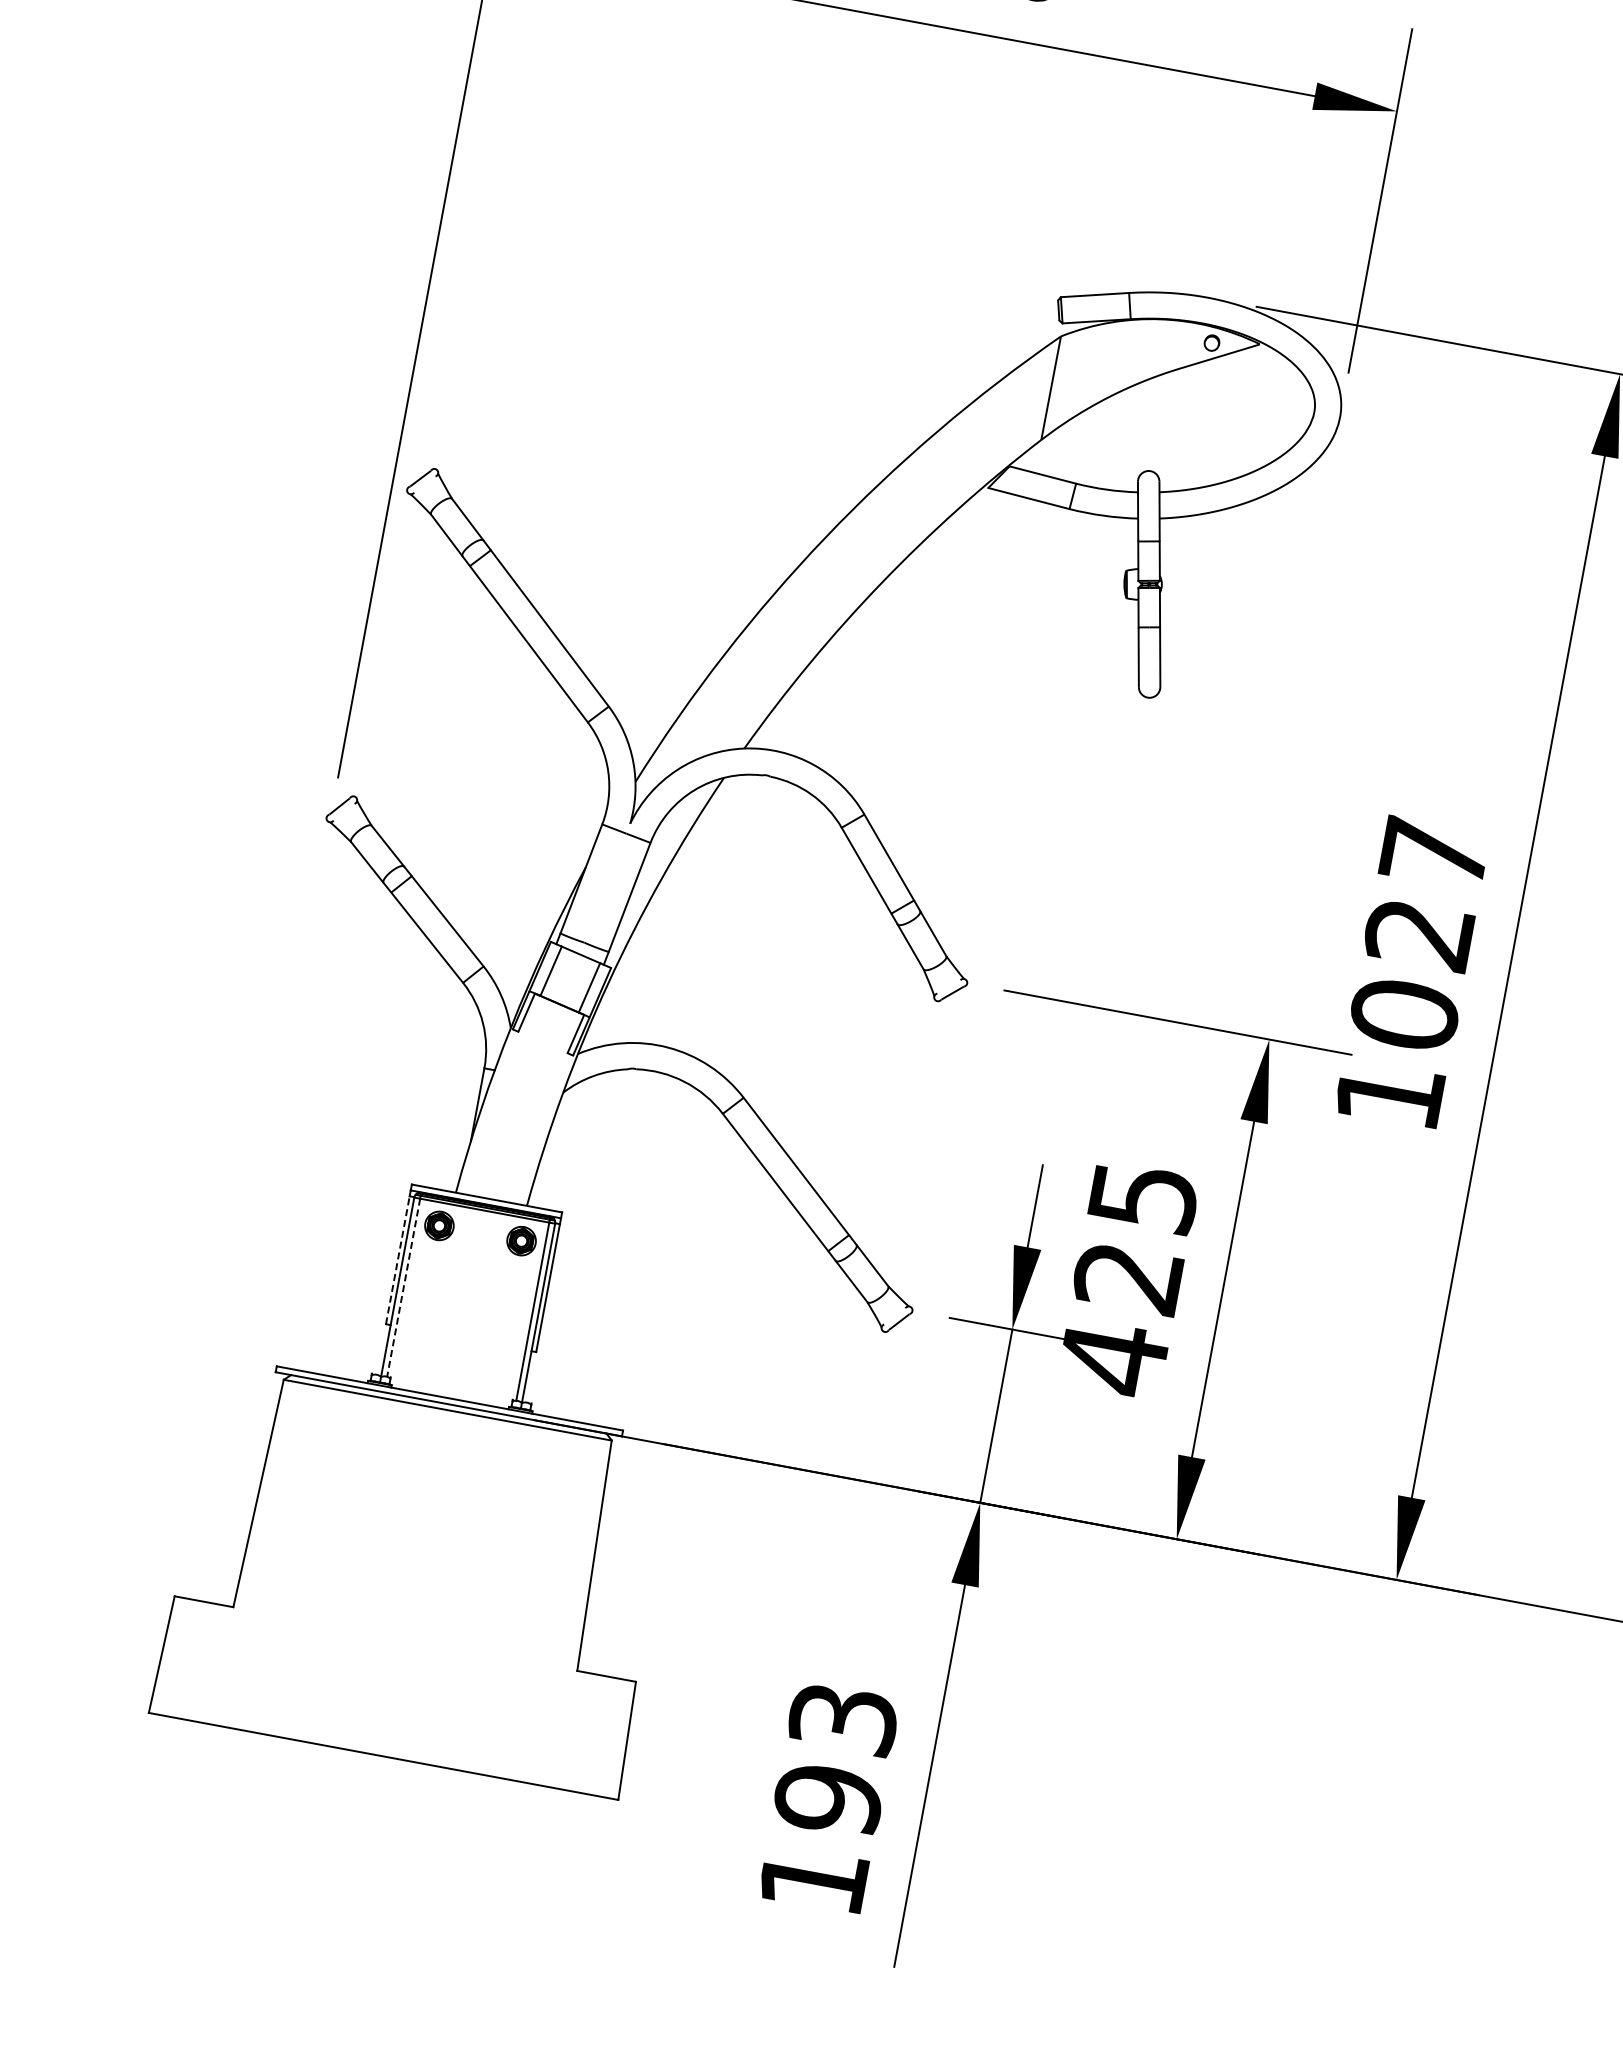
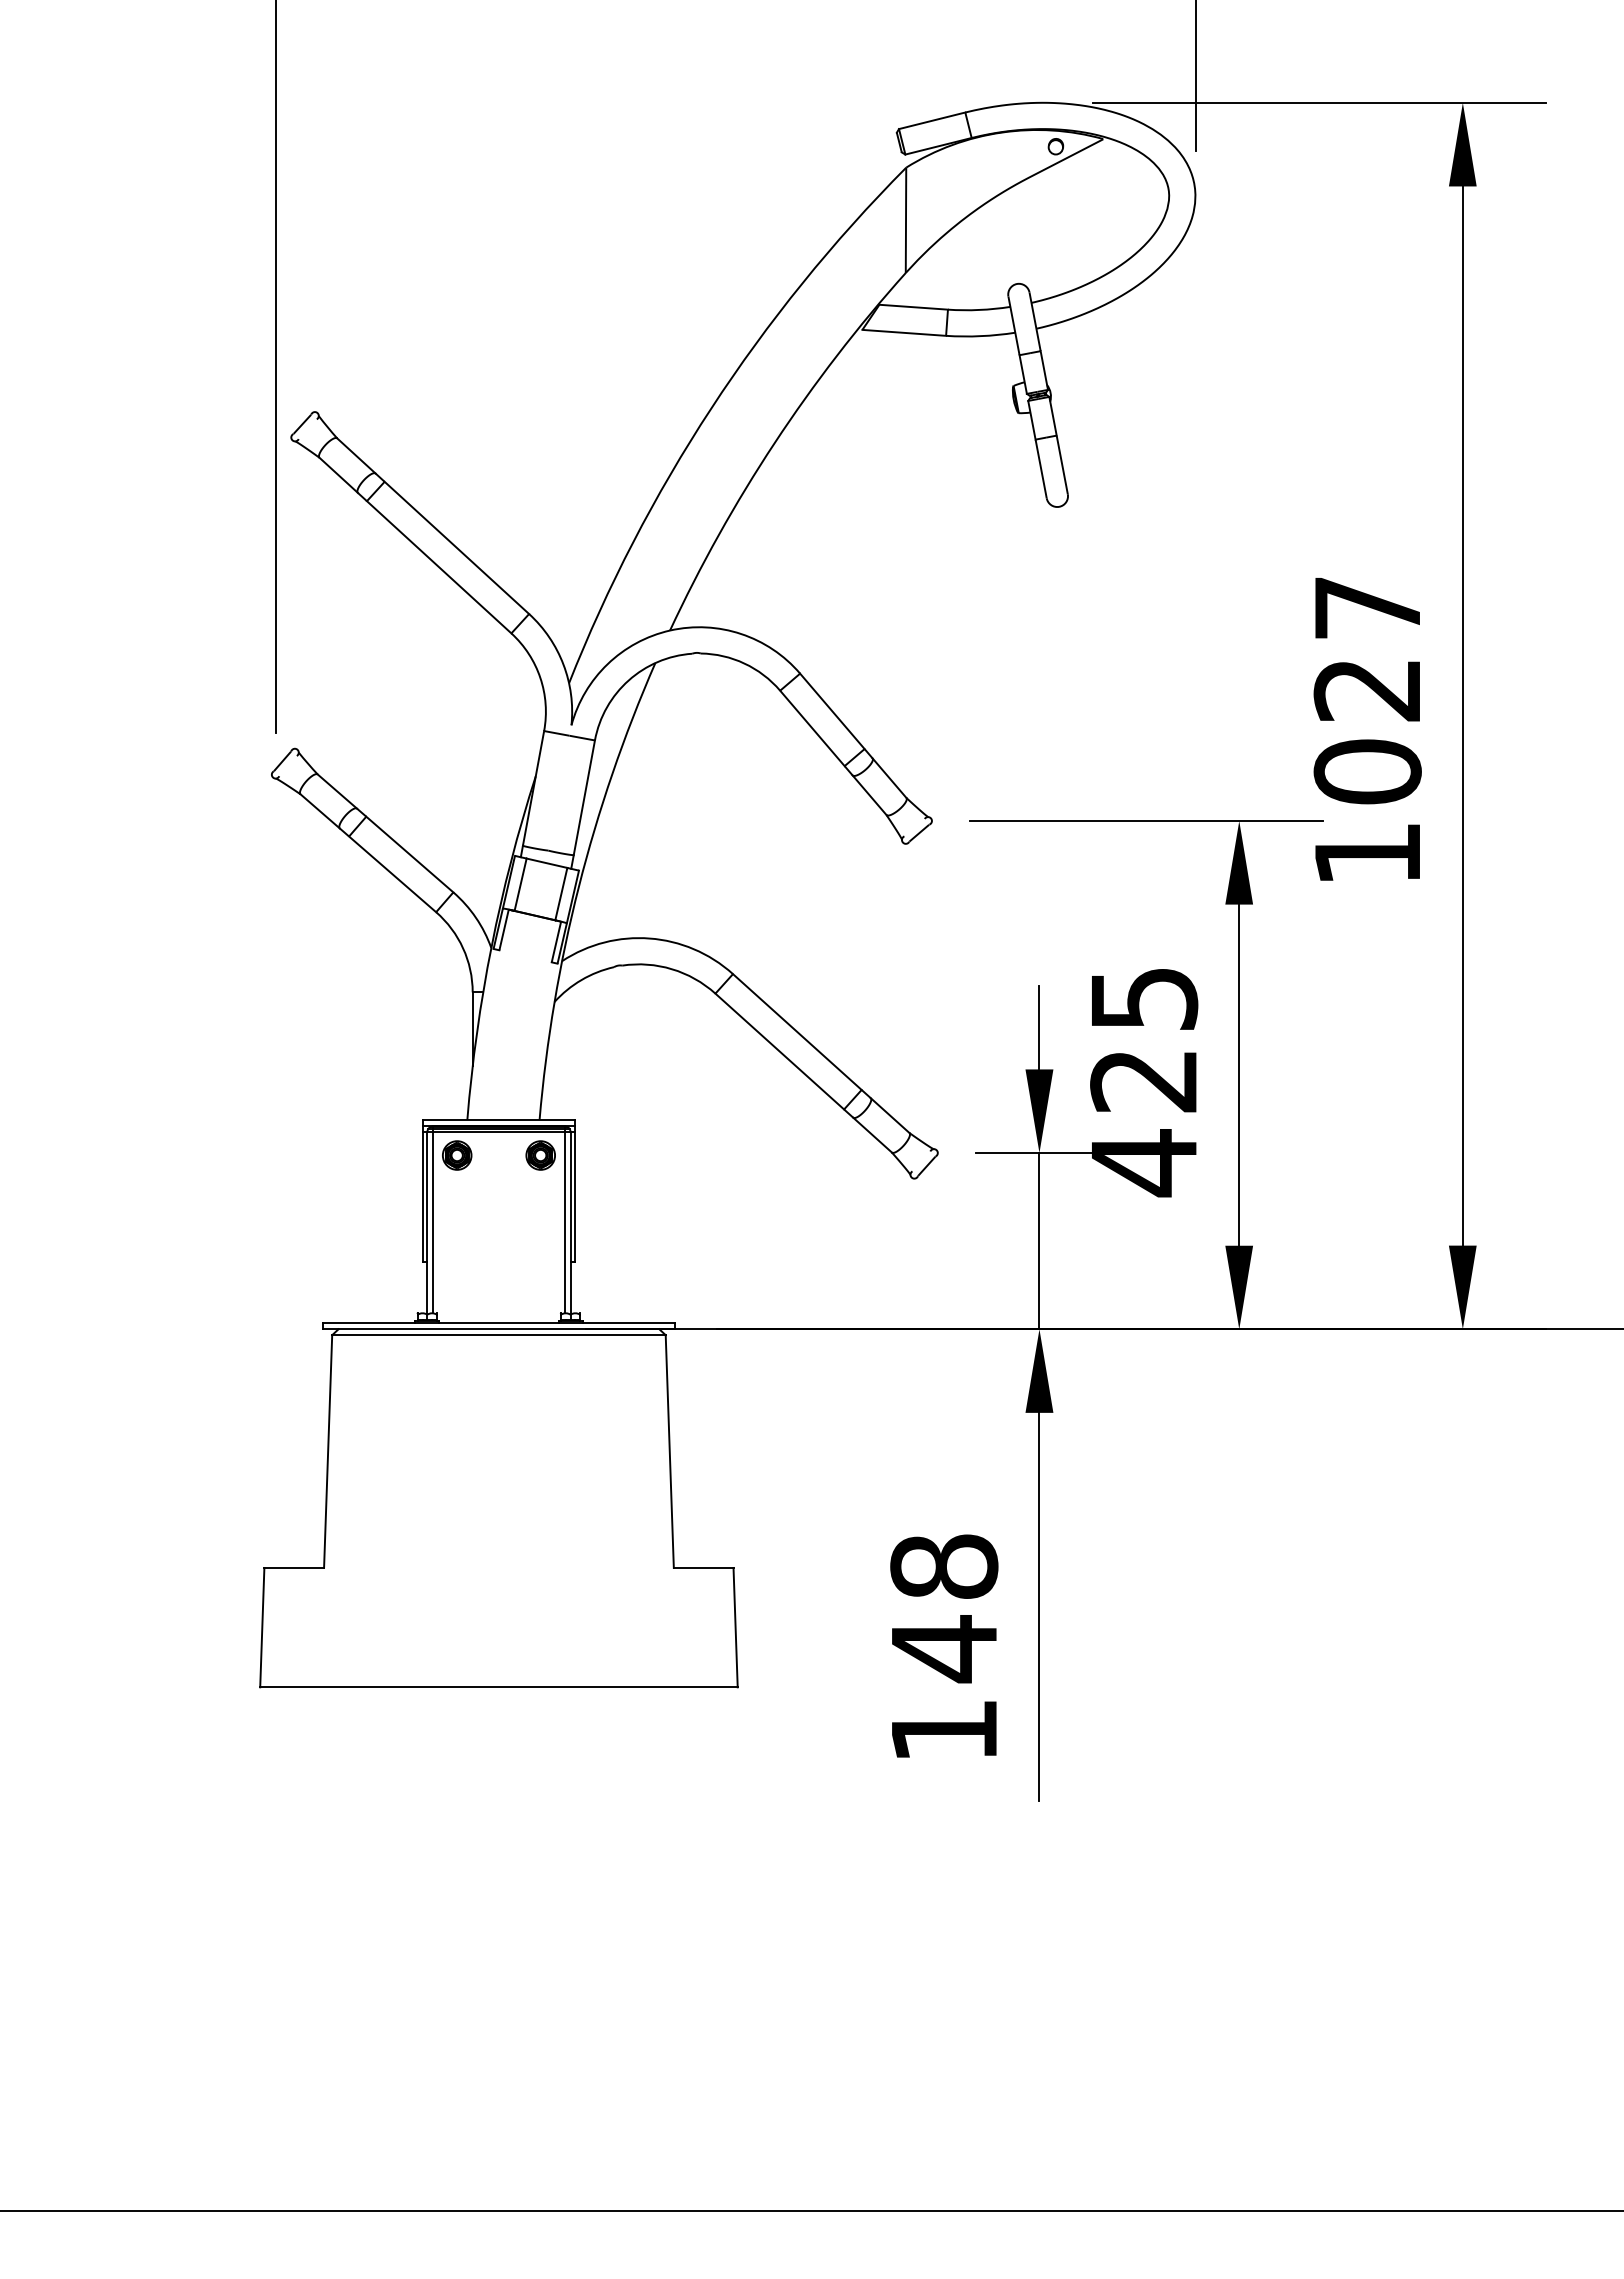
line: (397, 1259) -> (422, 1196), dashed -> solid
line: (403, 1287) -> (433, 1222), dashed -> solid
text: (836, 1760) -> (944, 1608), 193 -> 148

